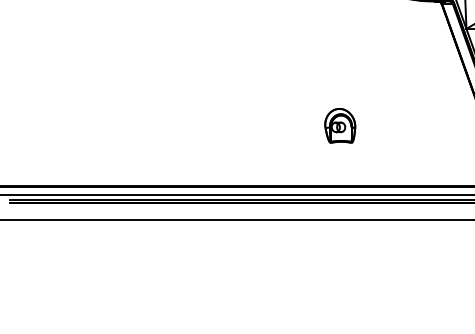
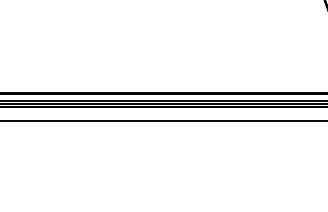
part: (340, 125) -> (223, 44), removed

